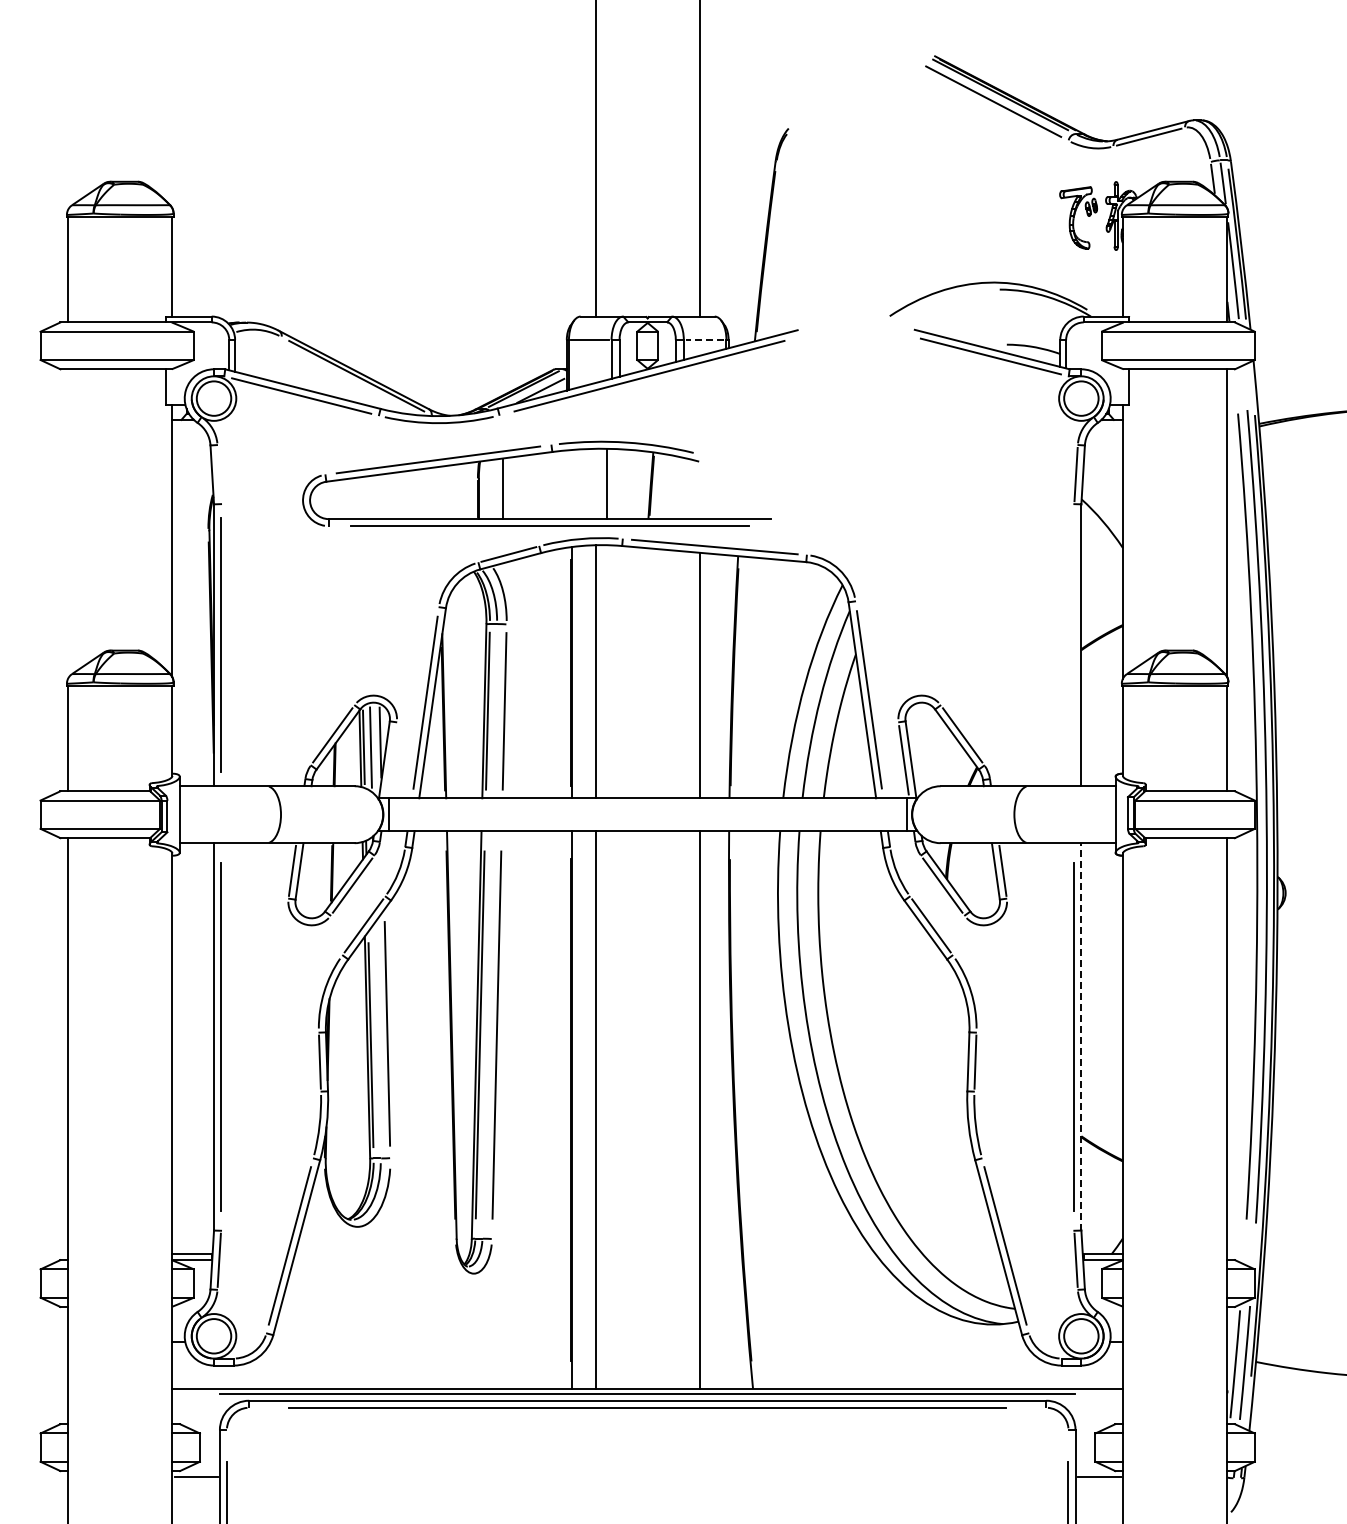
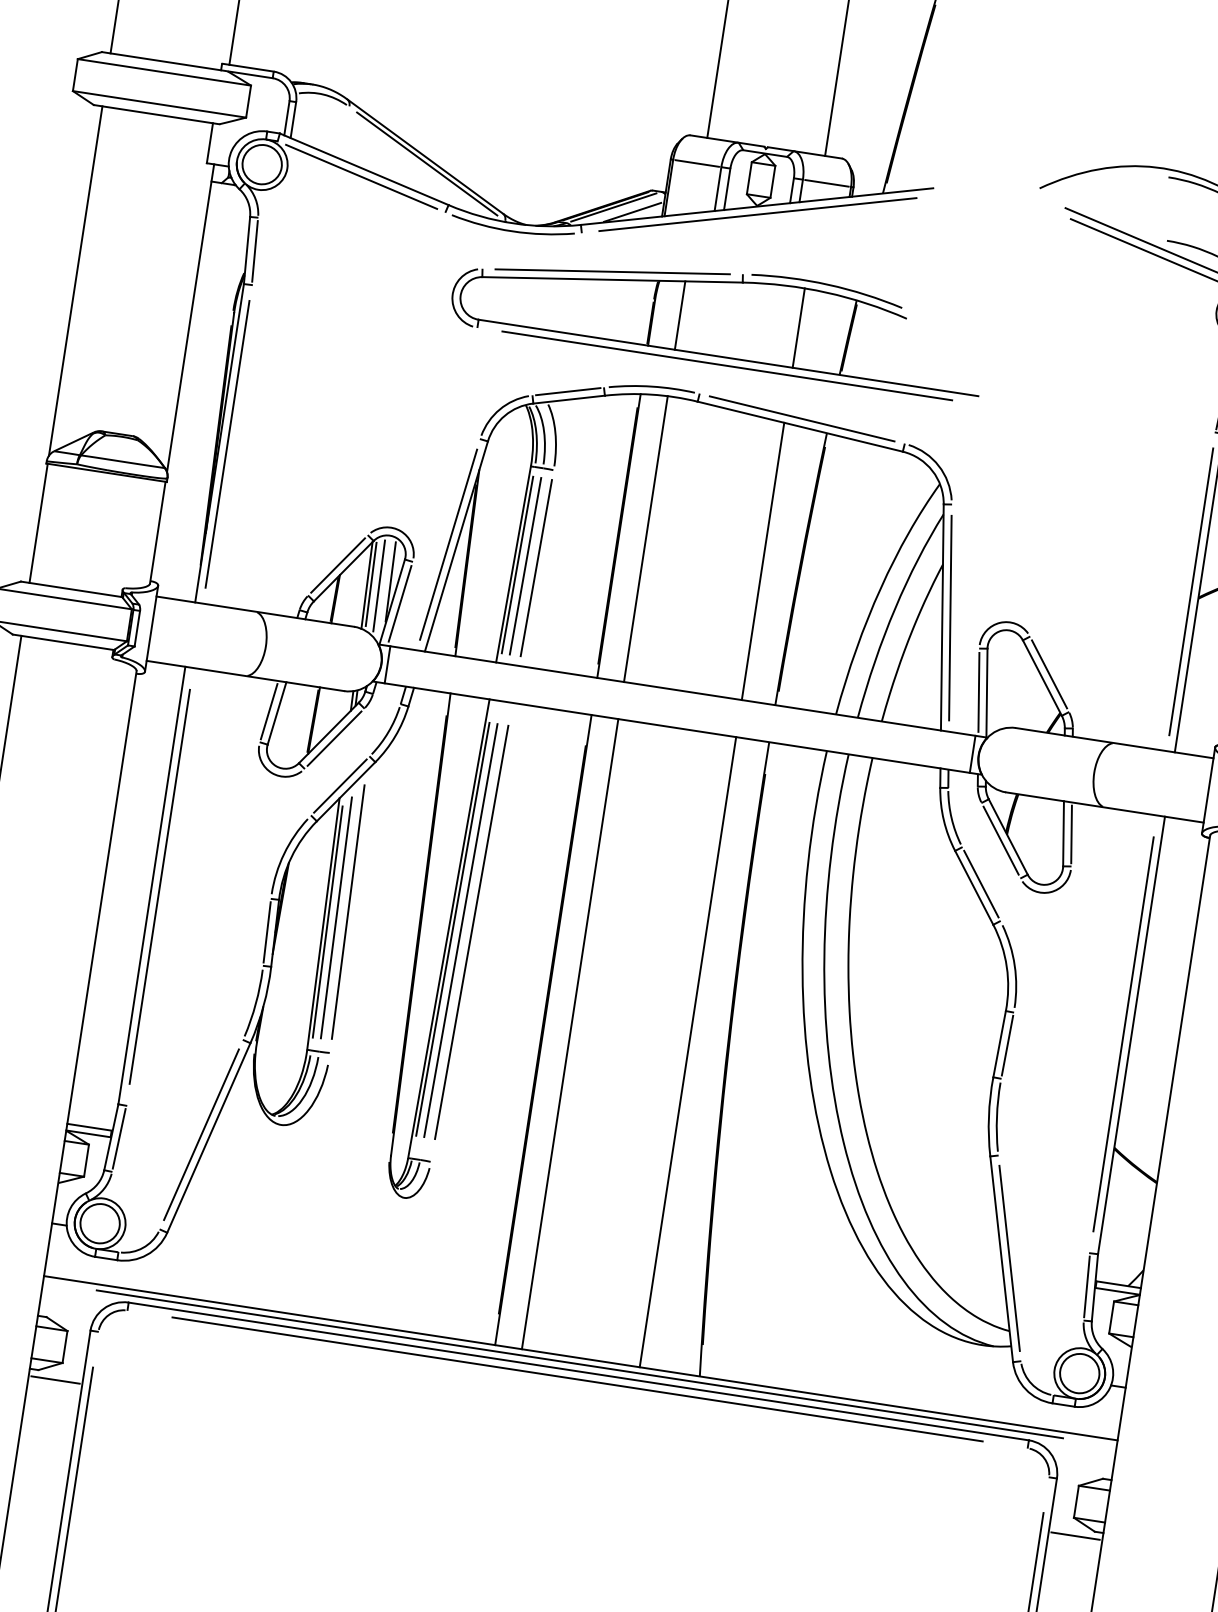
line: (704, 340) -> (826, 183), dashed -> solid
line: (218, 474) -> (254, 251), added
part: (536, 483) -> (719, 315), moved
line: (68, 523) -> (76, 280), added
line: (1074, 645) -> (1191, 592), added
line: (494, 710) -> (525, 565), added
line: (391, 760) -> (400, 604), added
line: (486, 1034) -> (460, 929), added
line: (1081, 1036) -> (1131, 1035), dashed -> solid
line: (377, 1040) -> (335, 917), added

